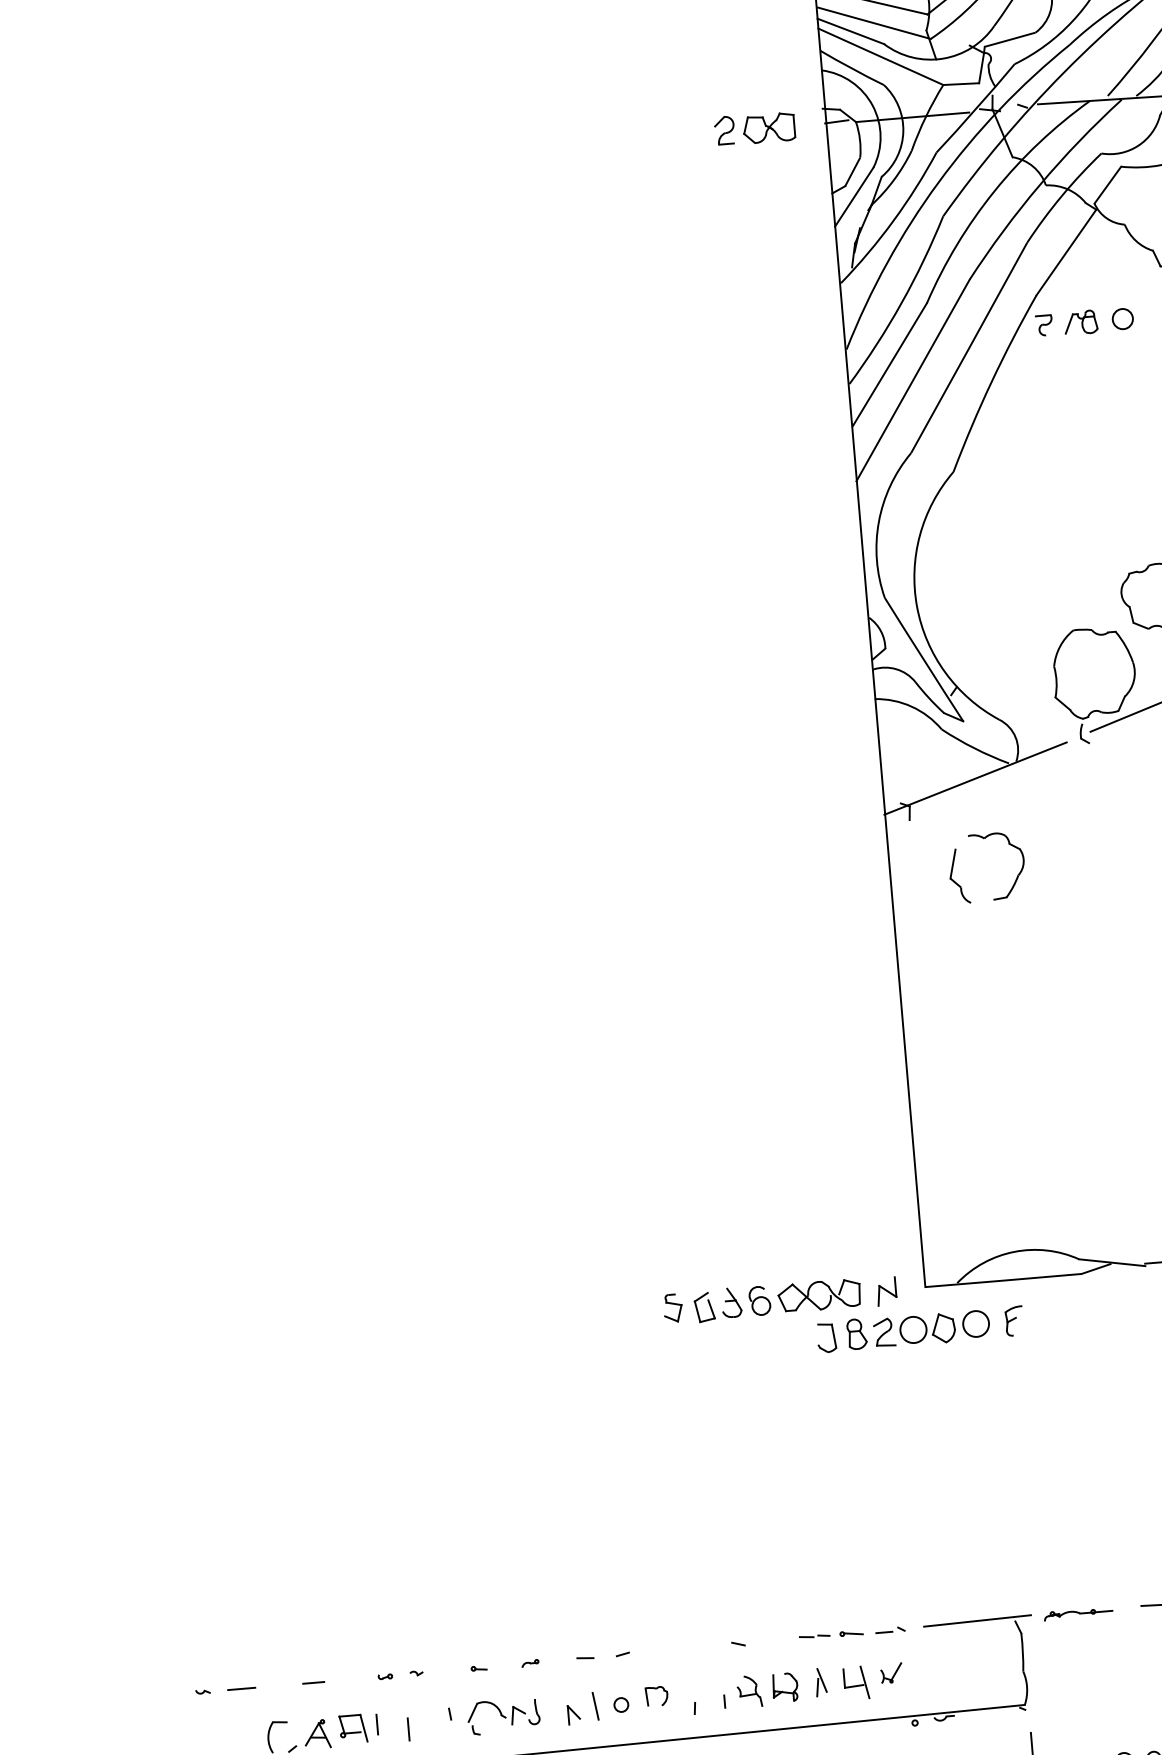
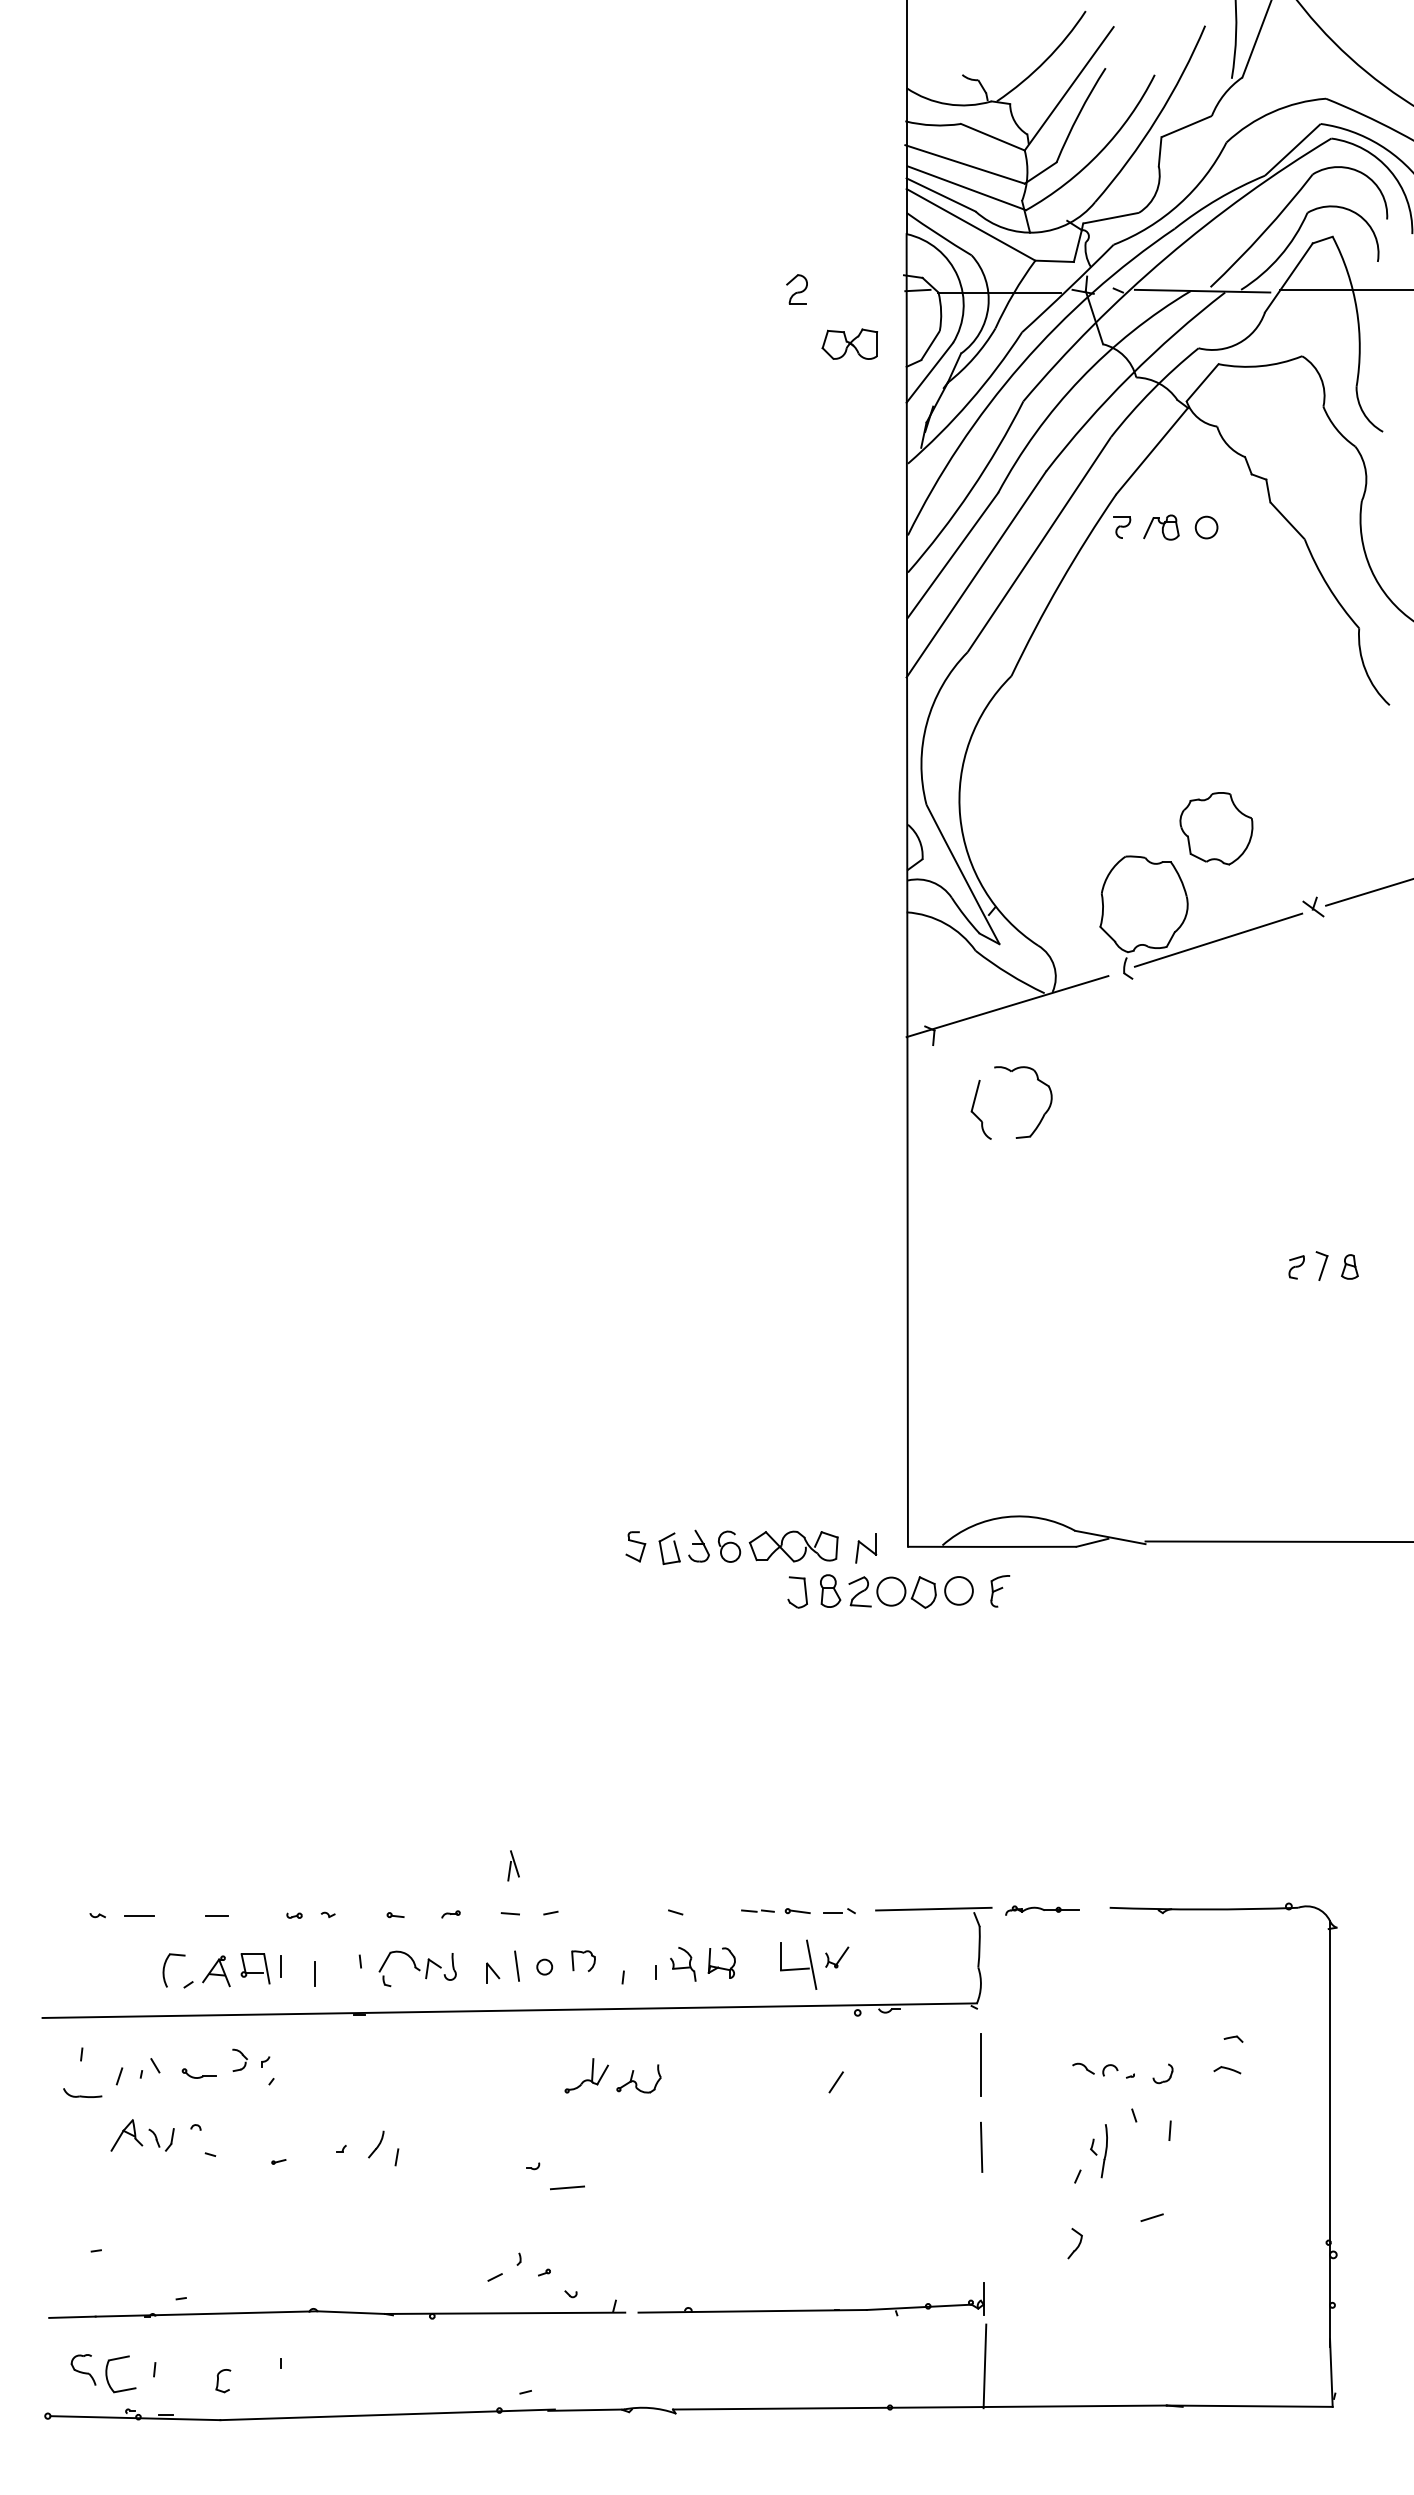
part: (768, 127) -> (849, 343), moved
part: (820, 1682) -> (513, 1865), moved
part: (855, 1682) -> (797, 1964), size x1.4

